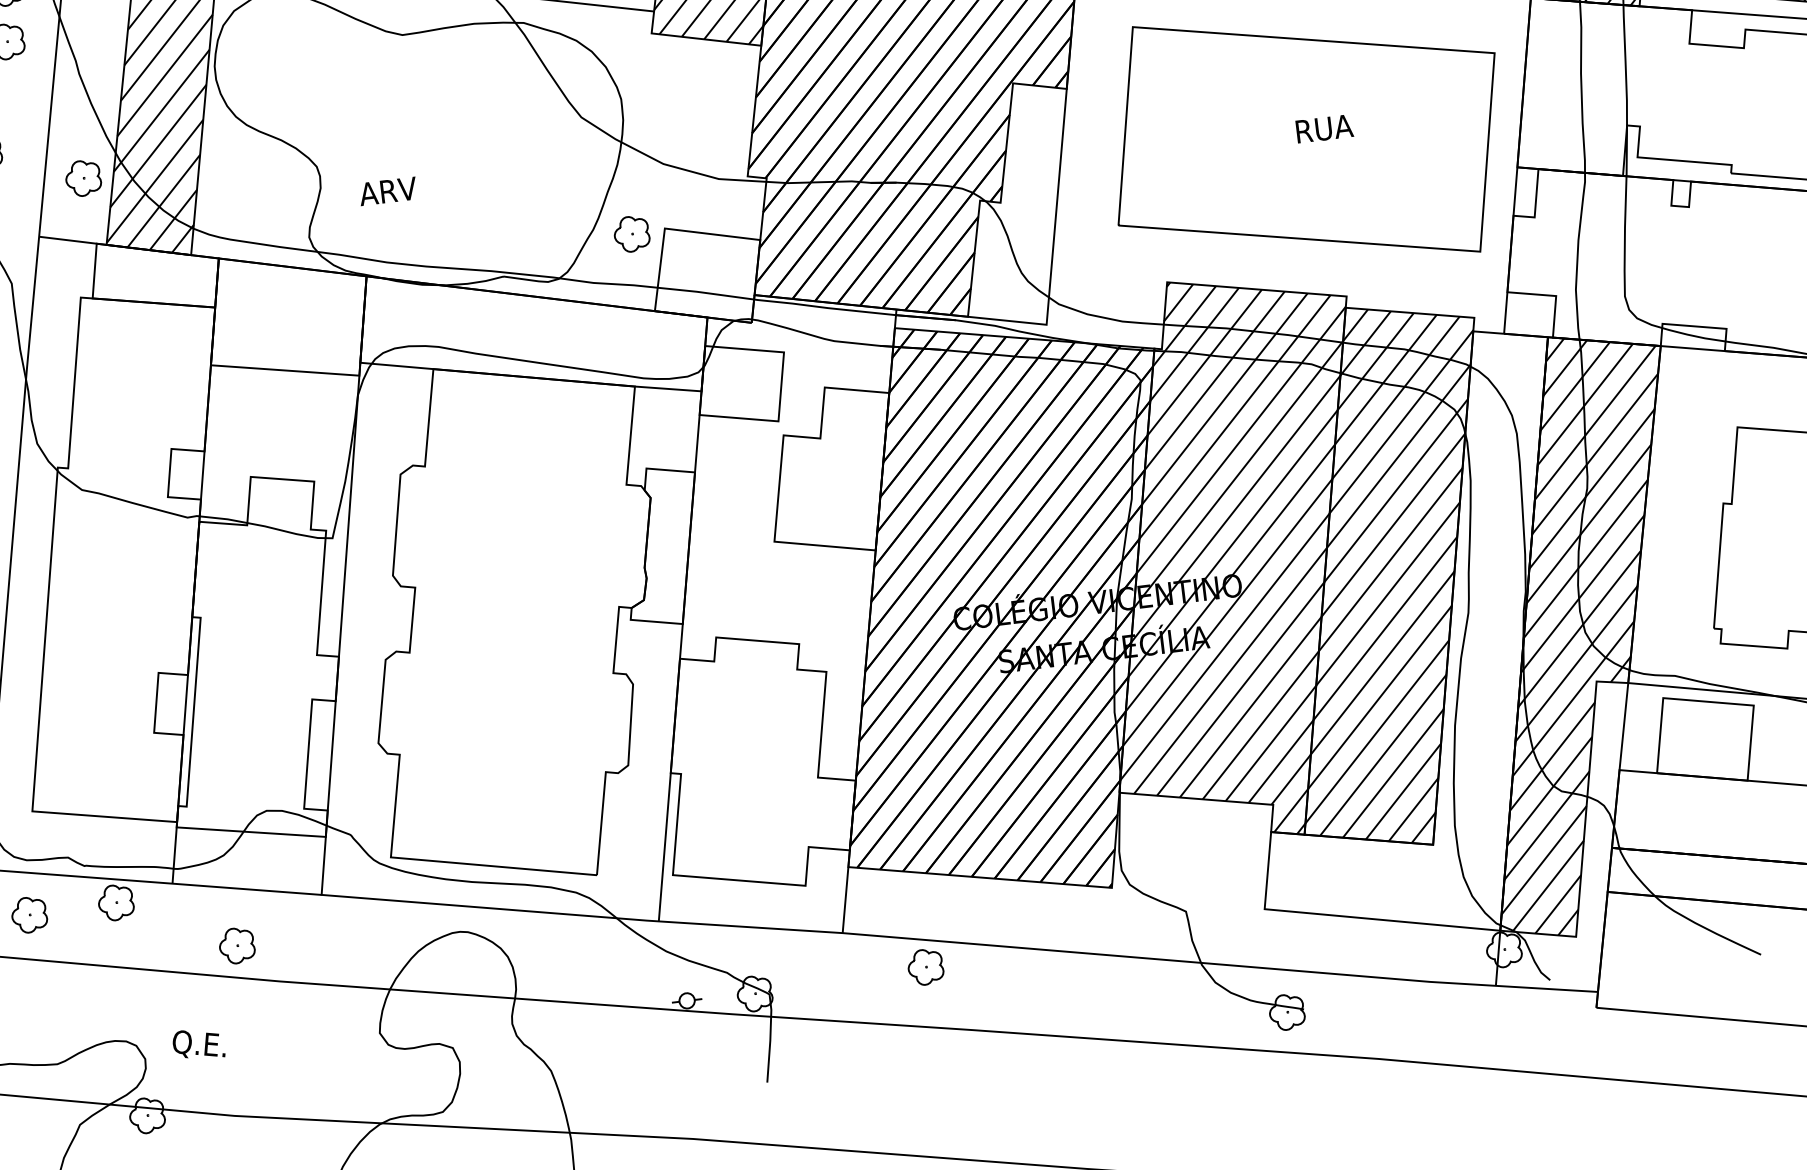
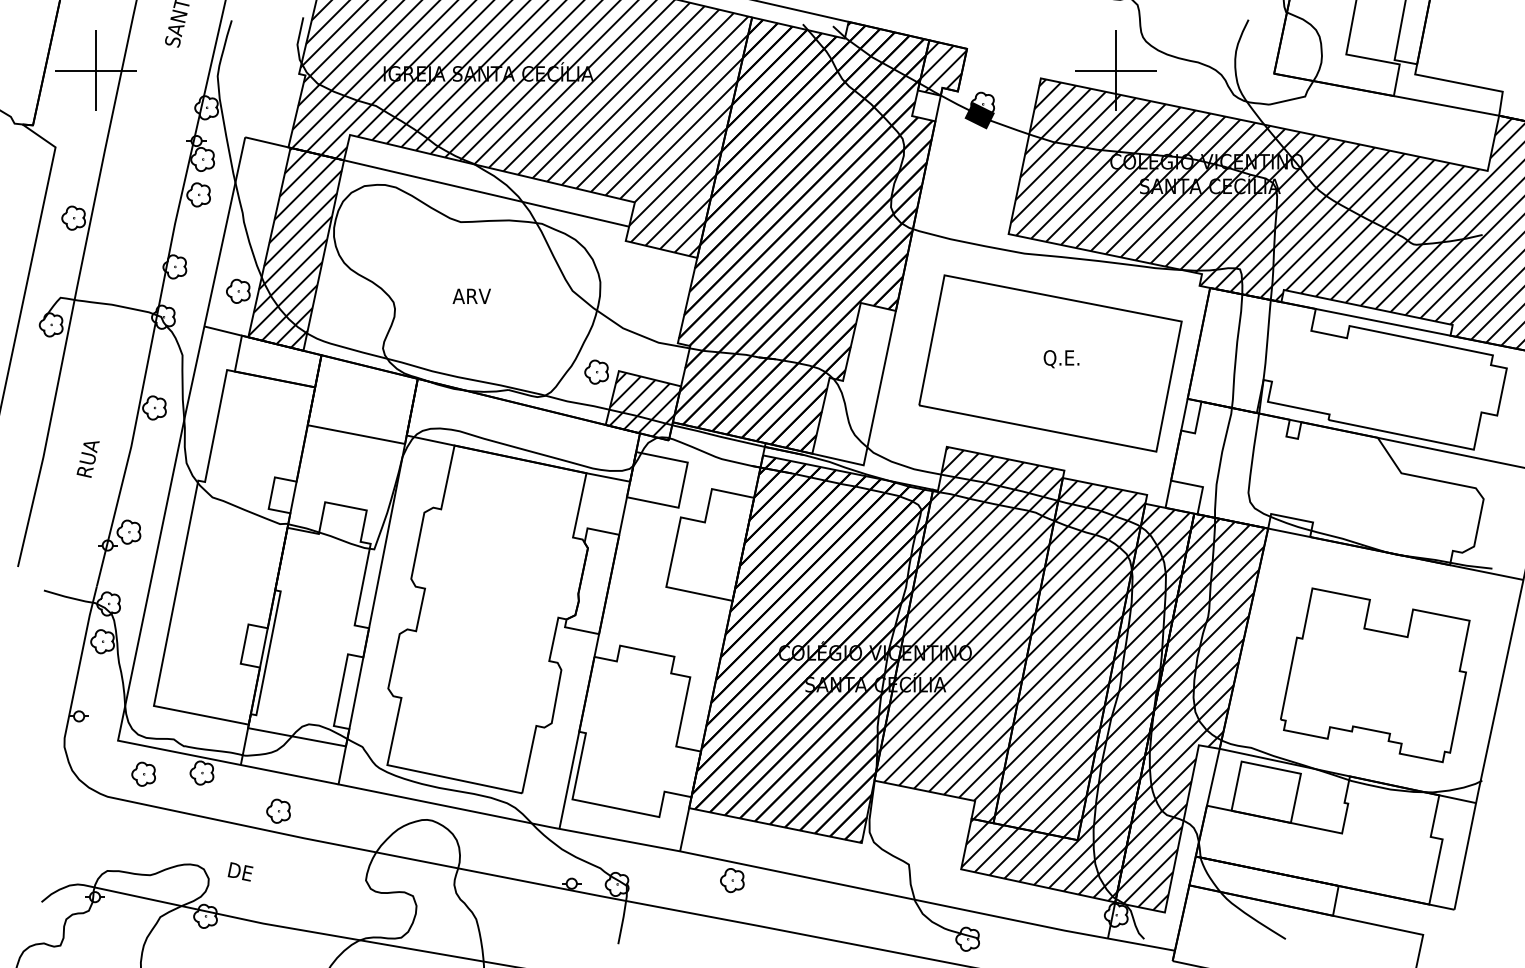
text: (1323, 131) -> (1062, 359), RUA -> Q.E.
text: (387, 190) -> (471, 295), moved
hatch: (709, 276) -> (644, 406), added
hatch: (1406, 641) -> (1076, 703), added
text: (197, 1043) -> (244, 872), Q.E. -> DE

